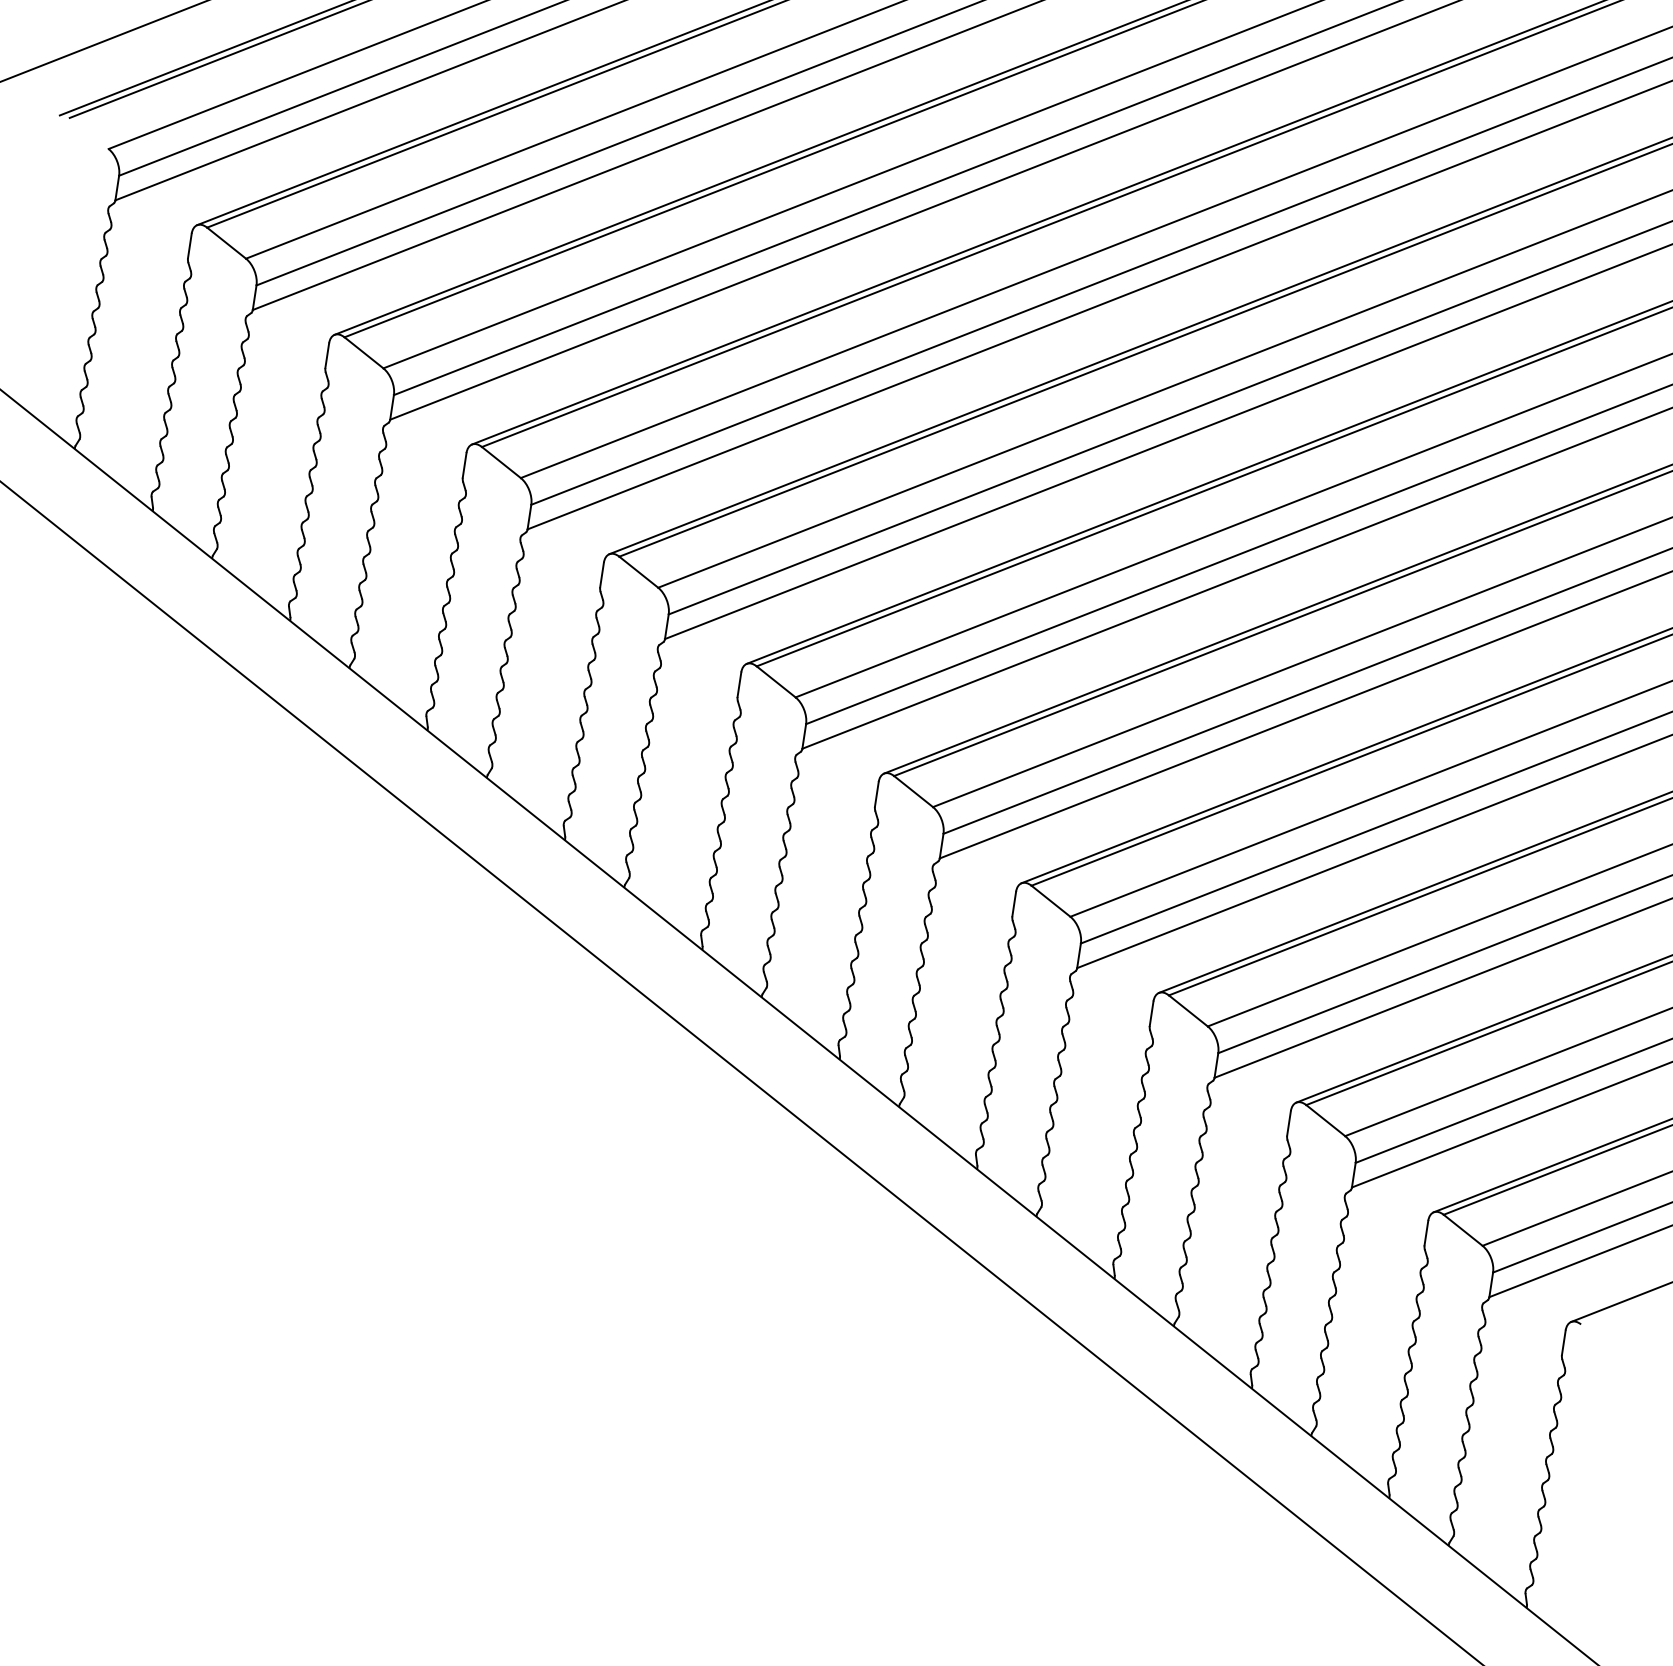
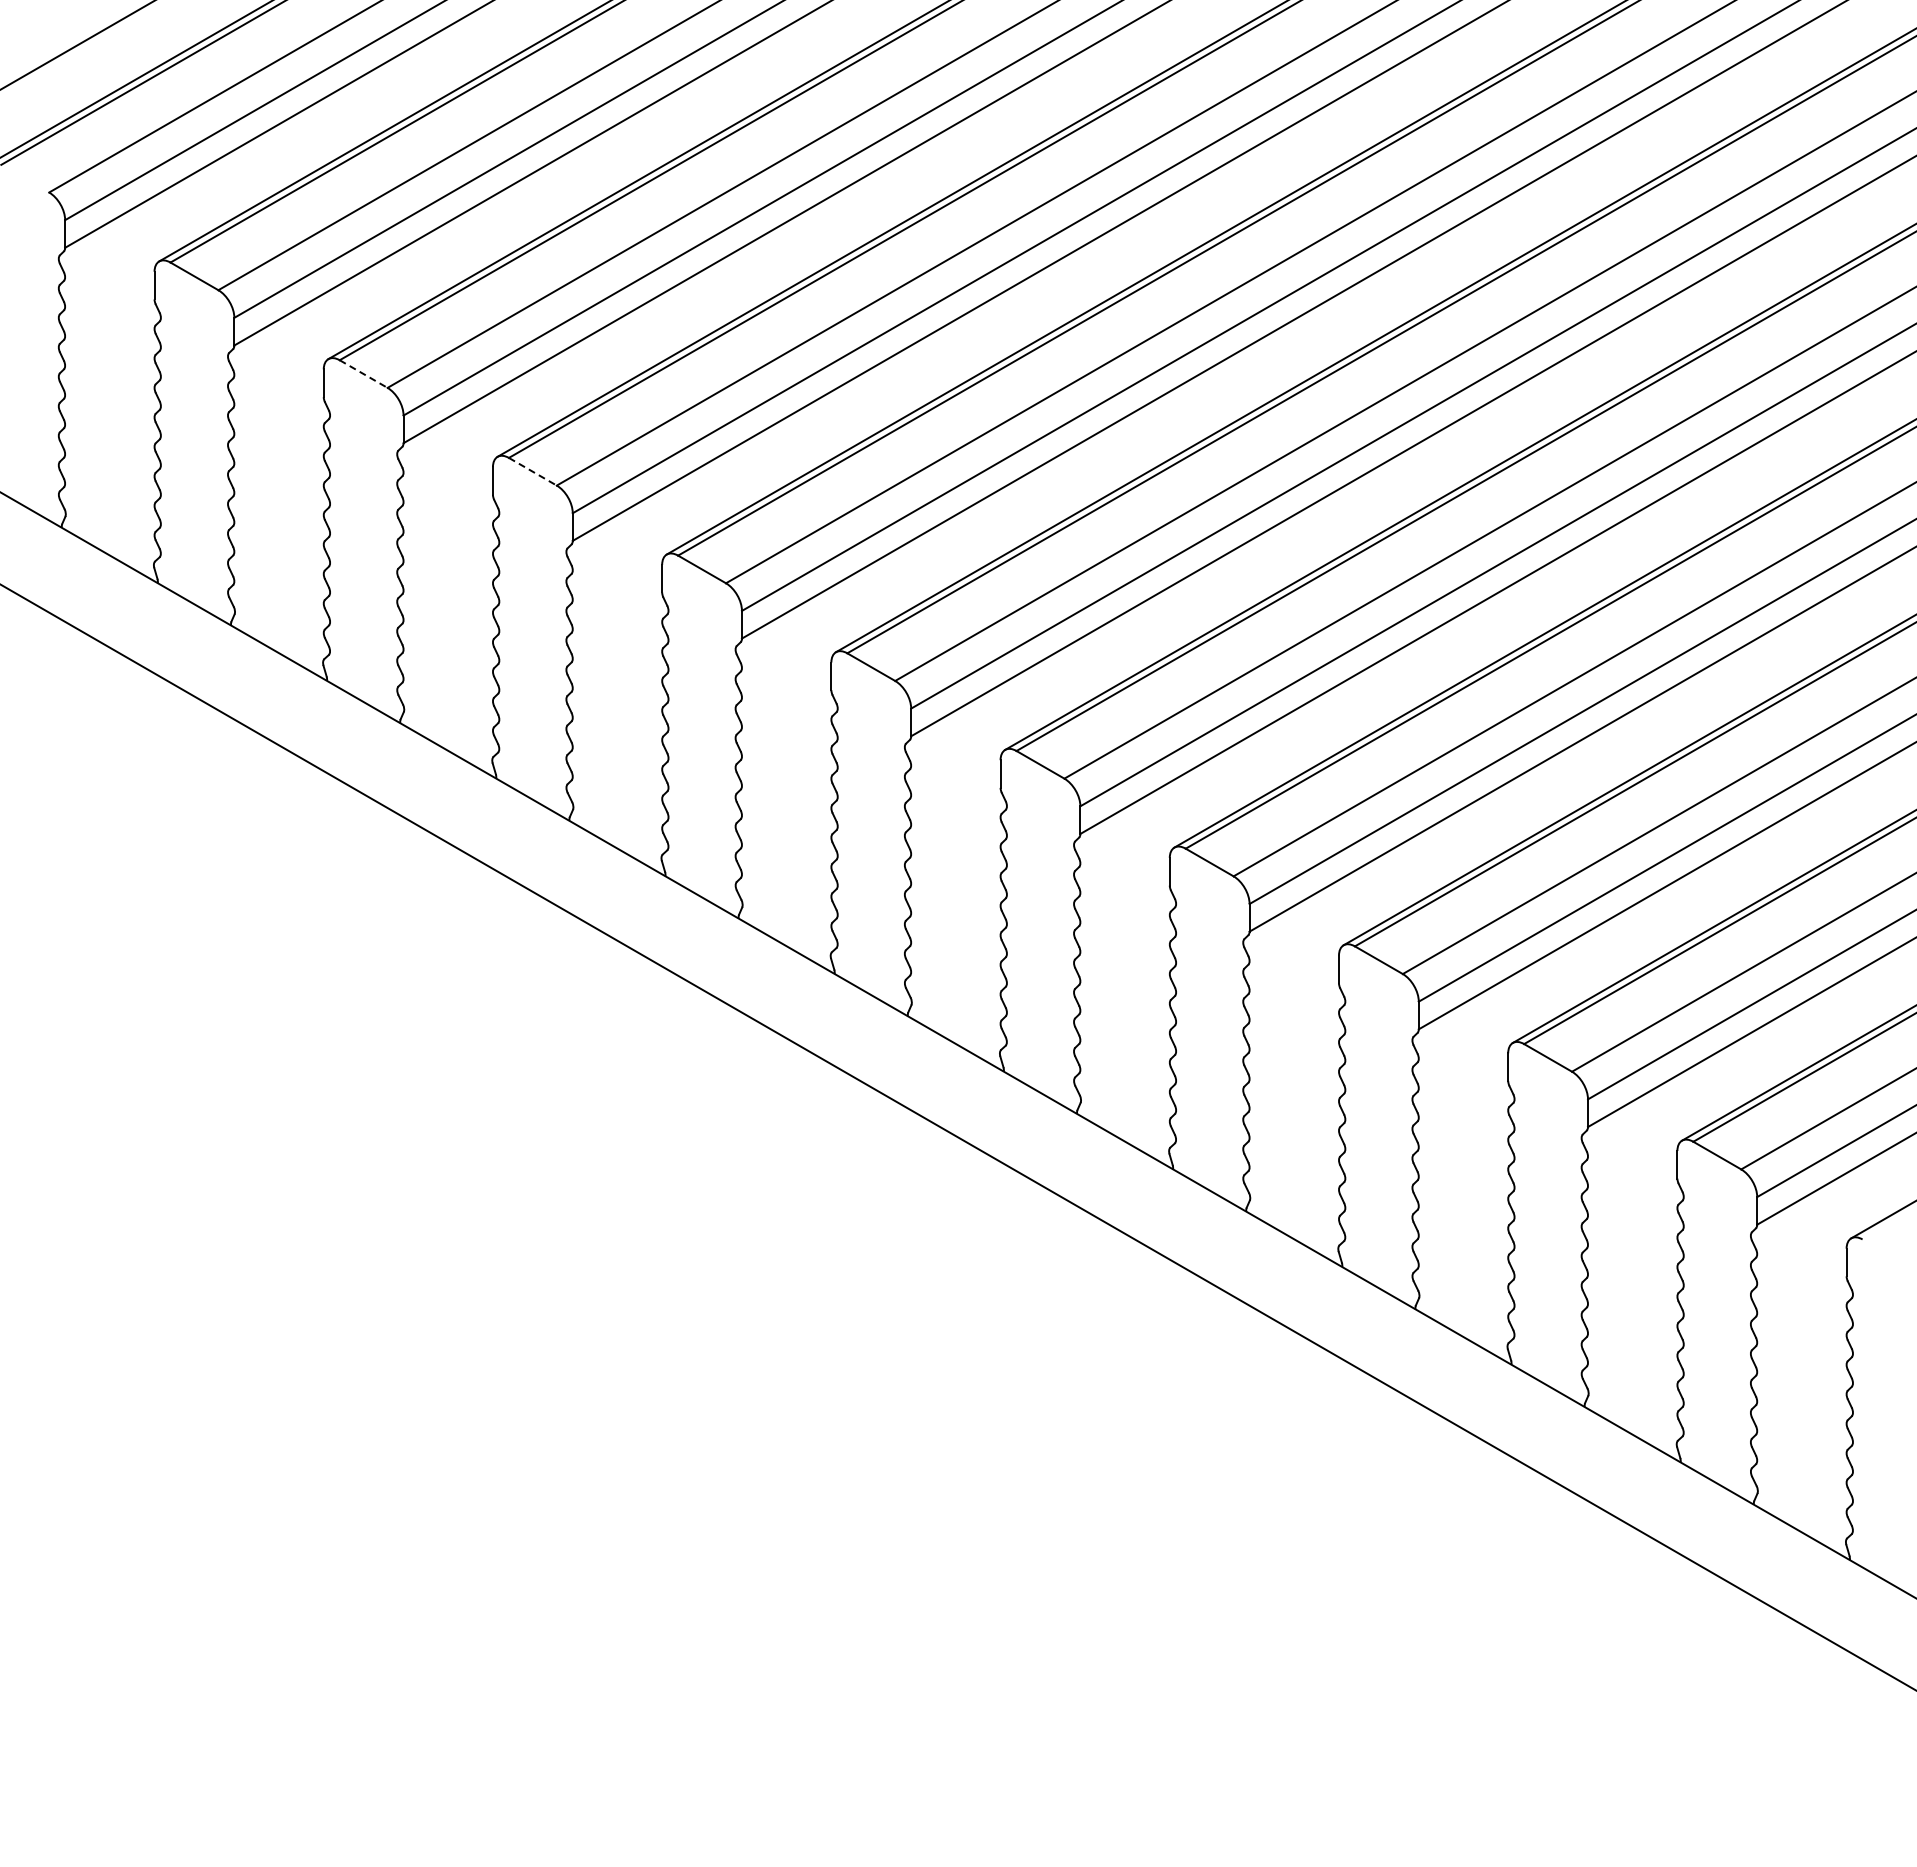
line: (363, 353) -> (363, 374), solid -> dashed
line: (501, 462) -> (532, 471), solid -> dashed

